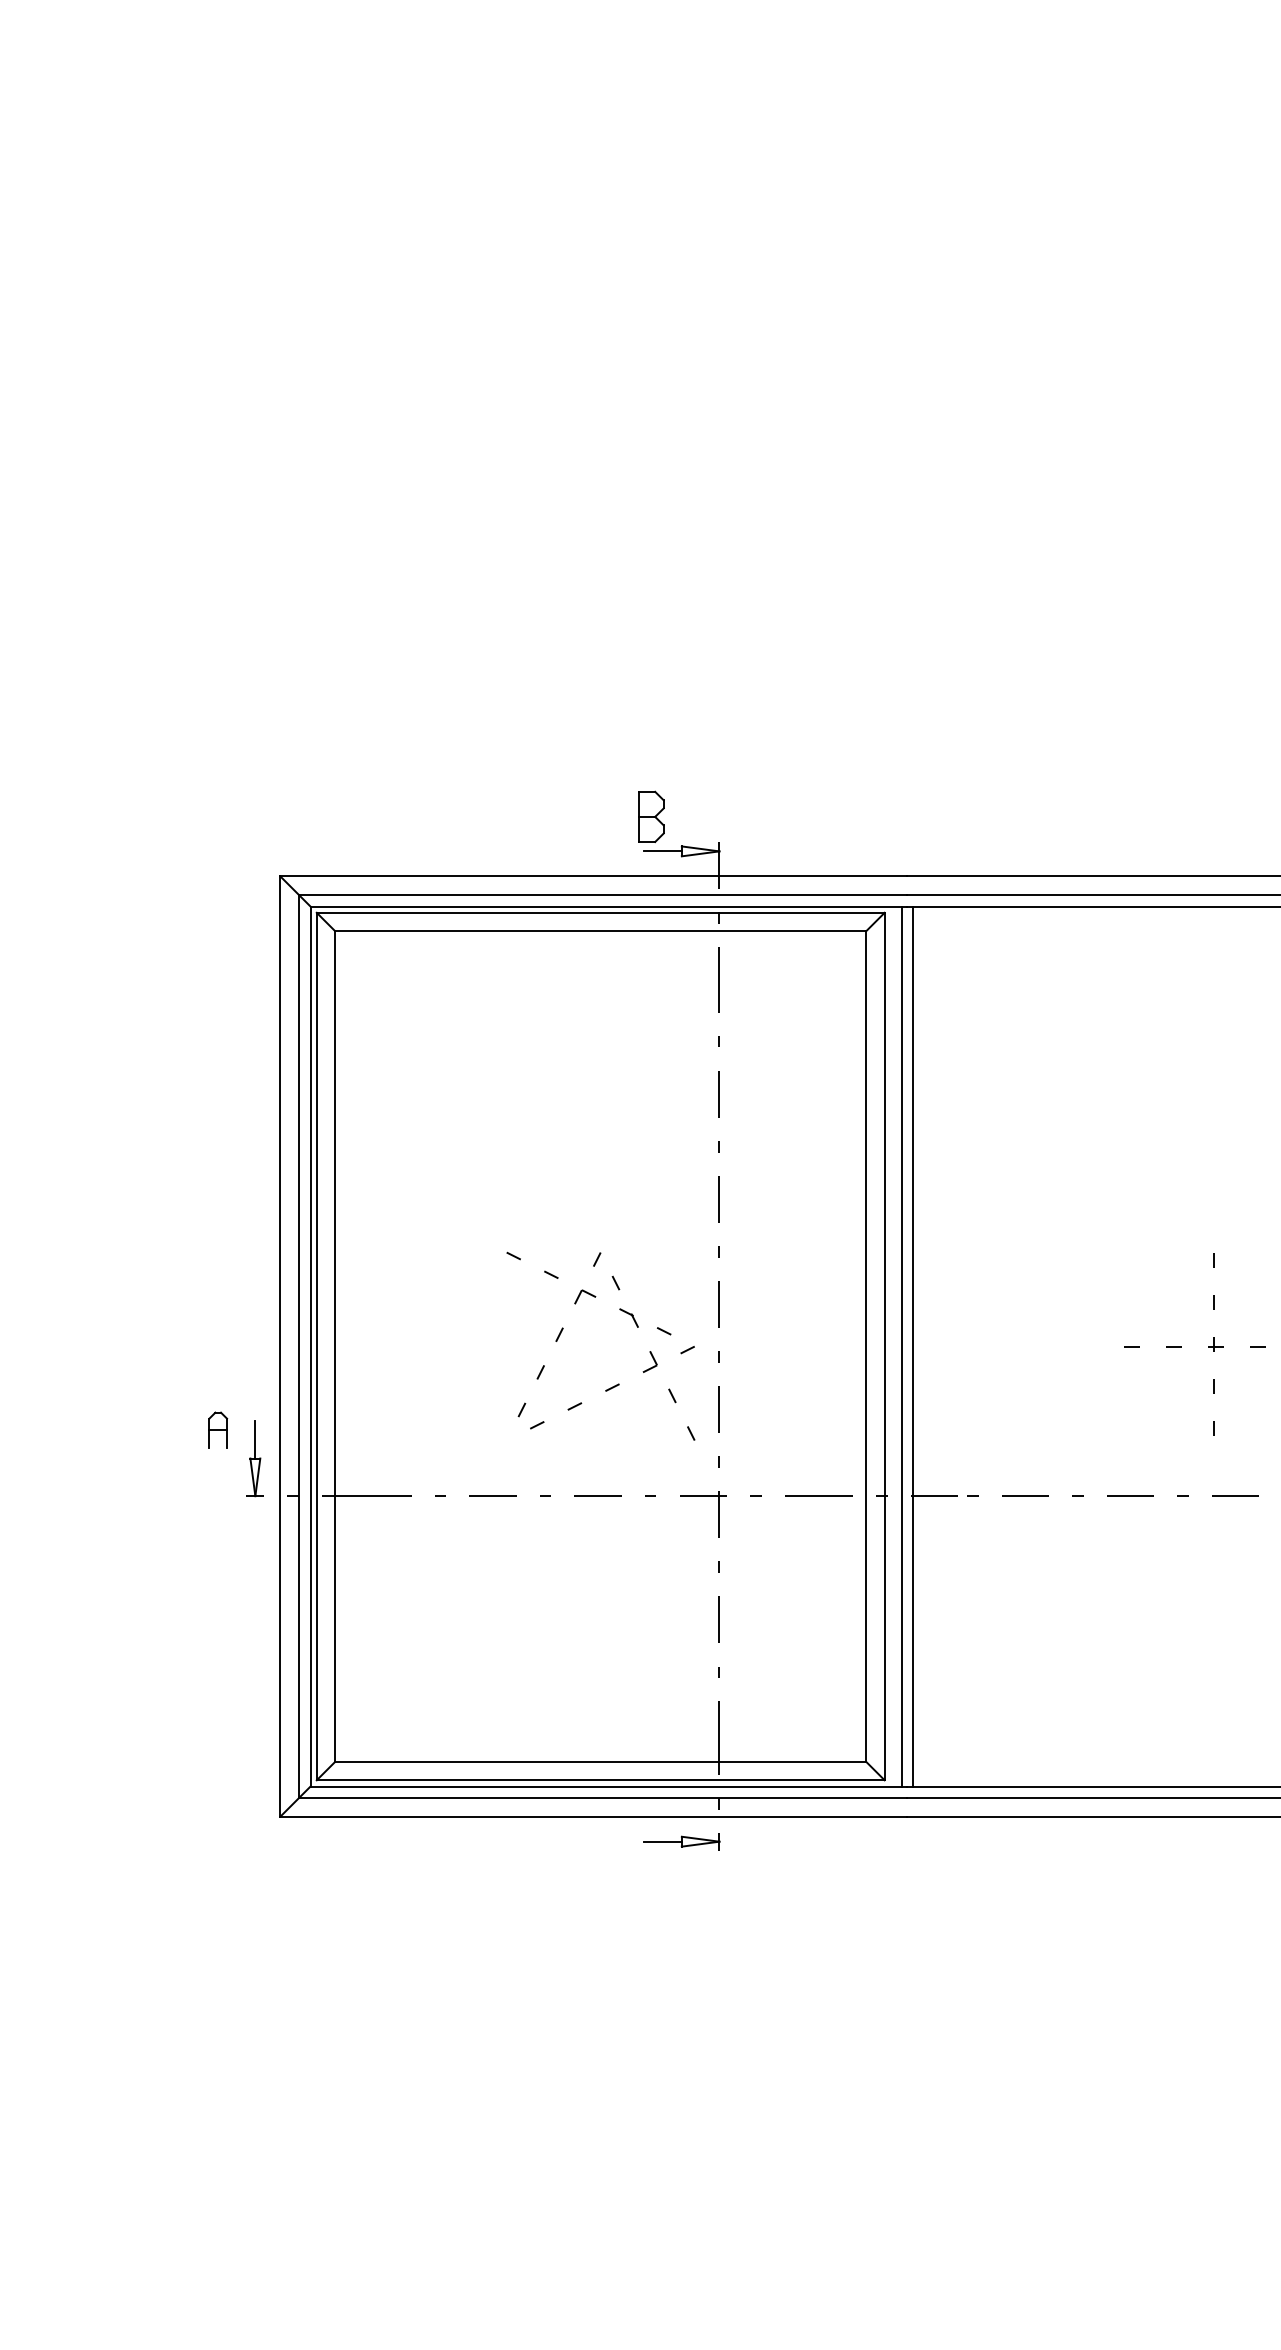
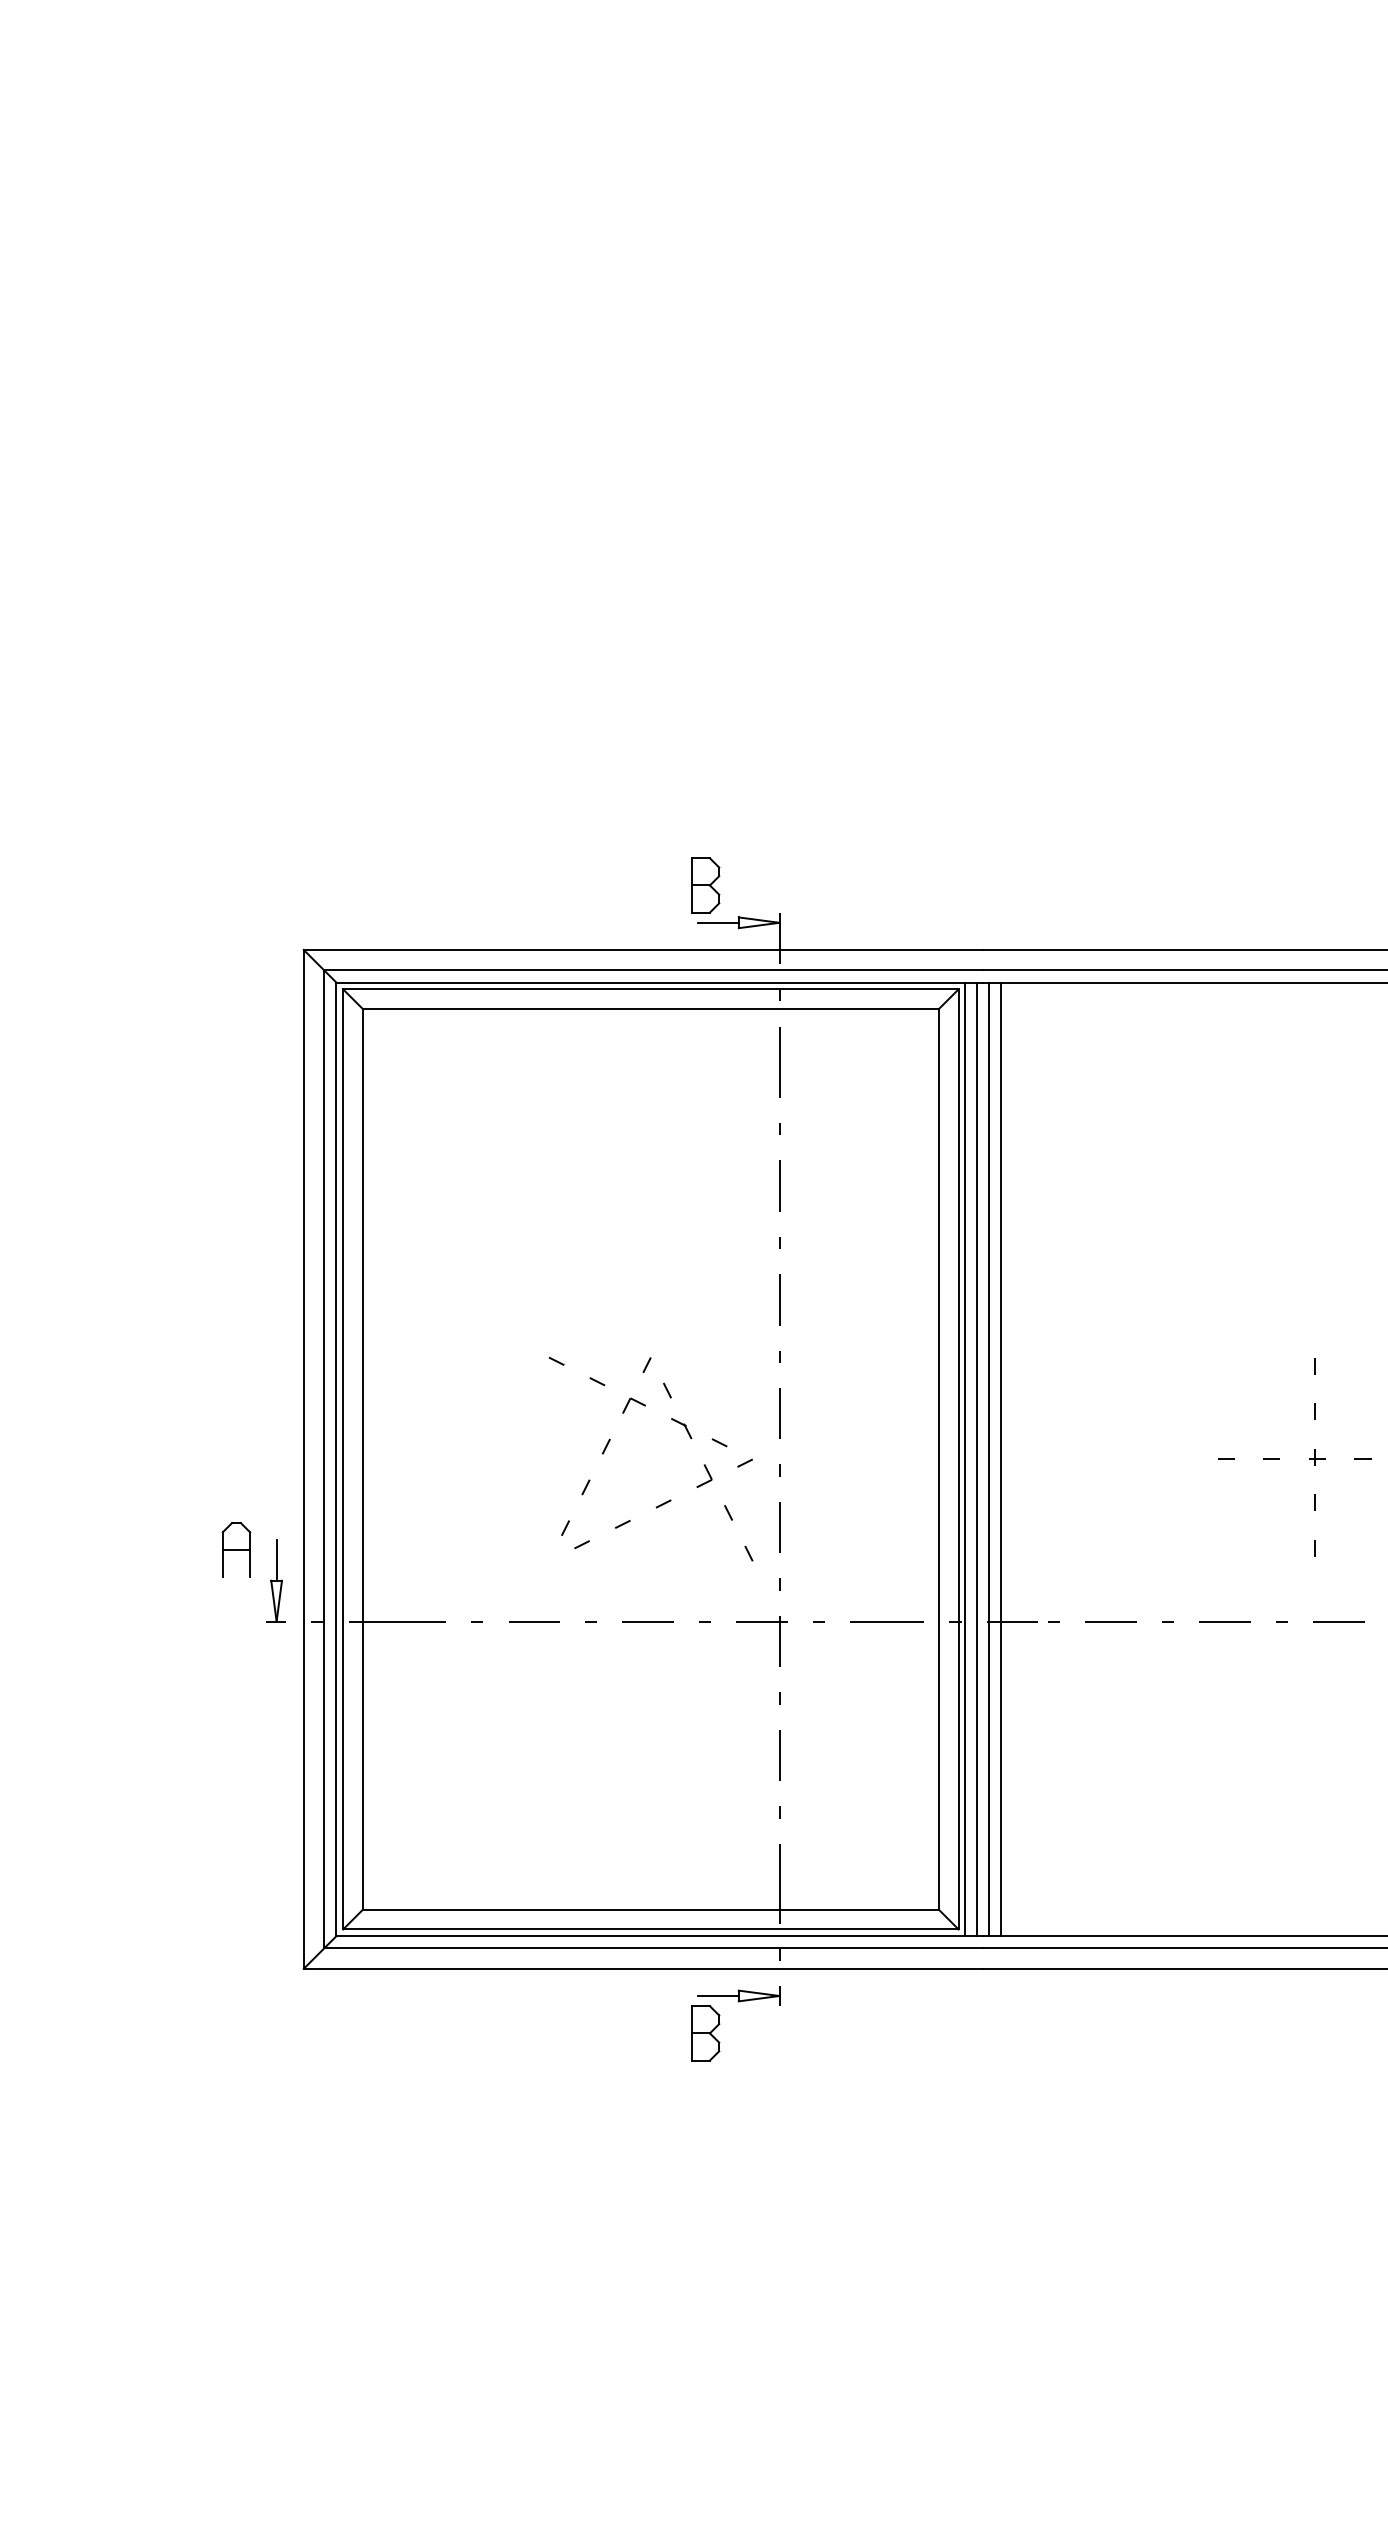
line: (890, 1346) -> (964, 1459), added
line: (923, 1346) -> (1000, 1459), added
part: (217, 1429) -> (235, 1549), size x1.43
part: (651, 1876) -> (705, 2033), added

